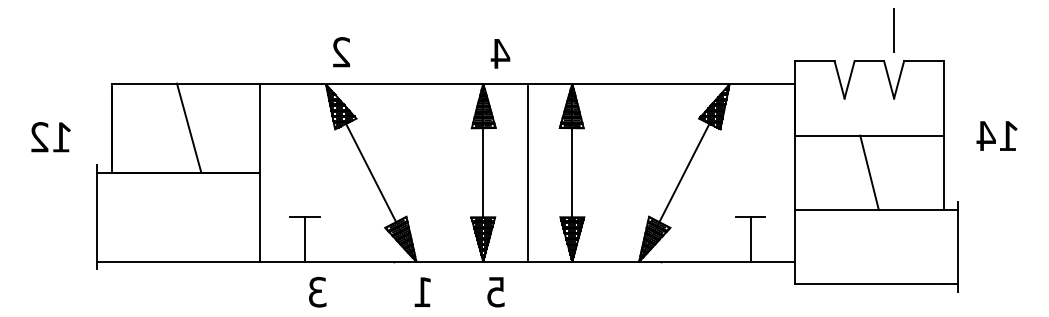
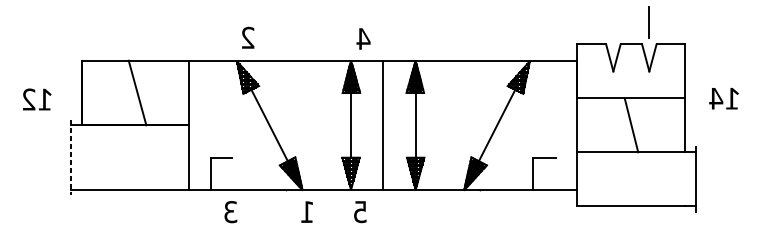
line: (97, 217) -> (70, 157), solid -> dashed
line: (305, 239) -> (211, 173), moved
line: (750, 239) -> (532, 173), moved

